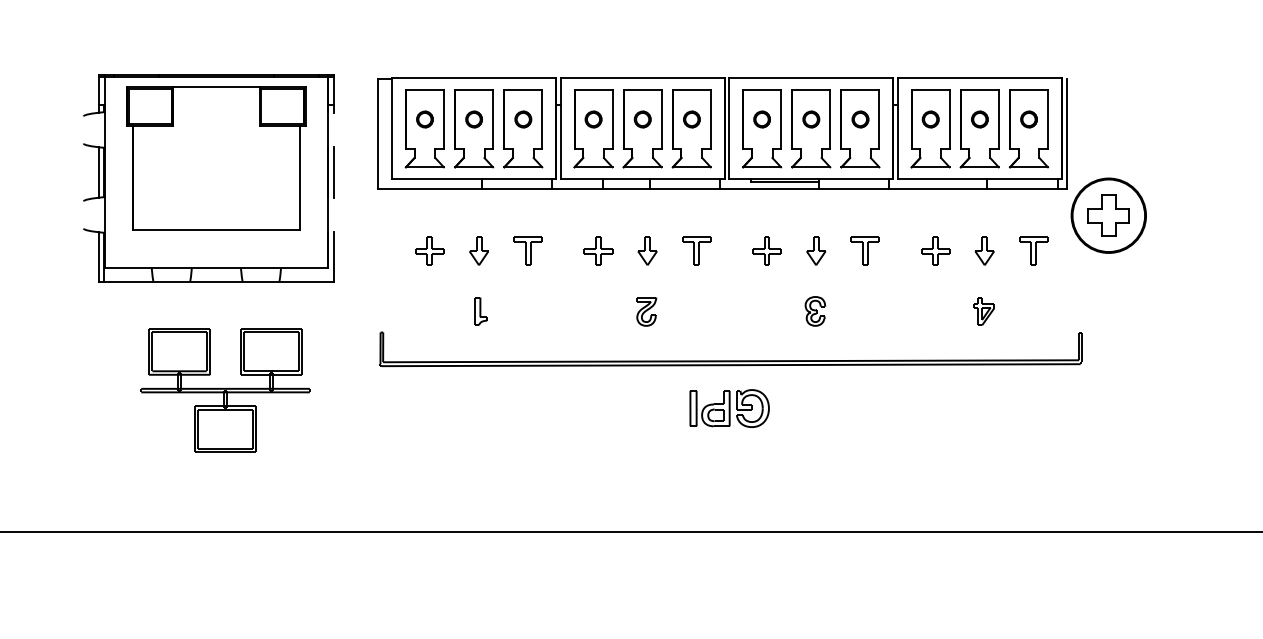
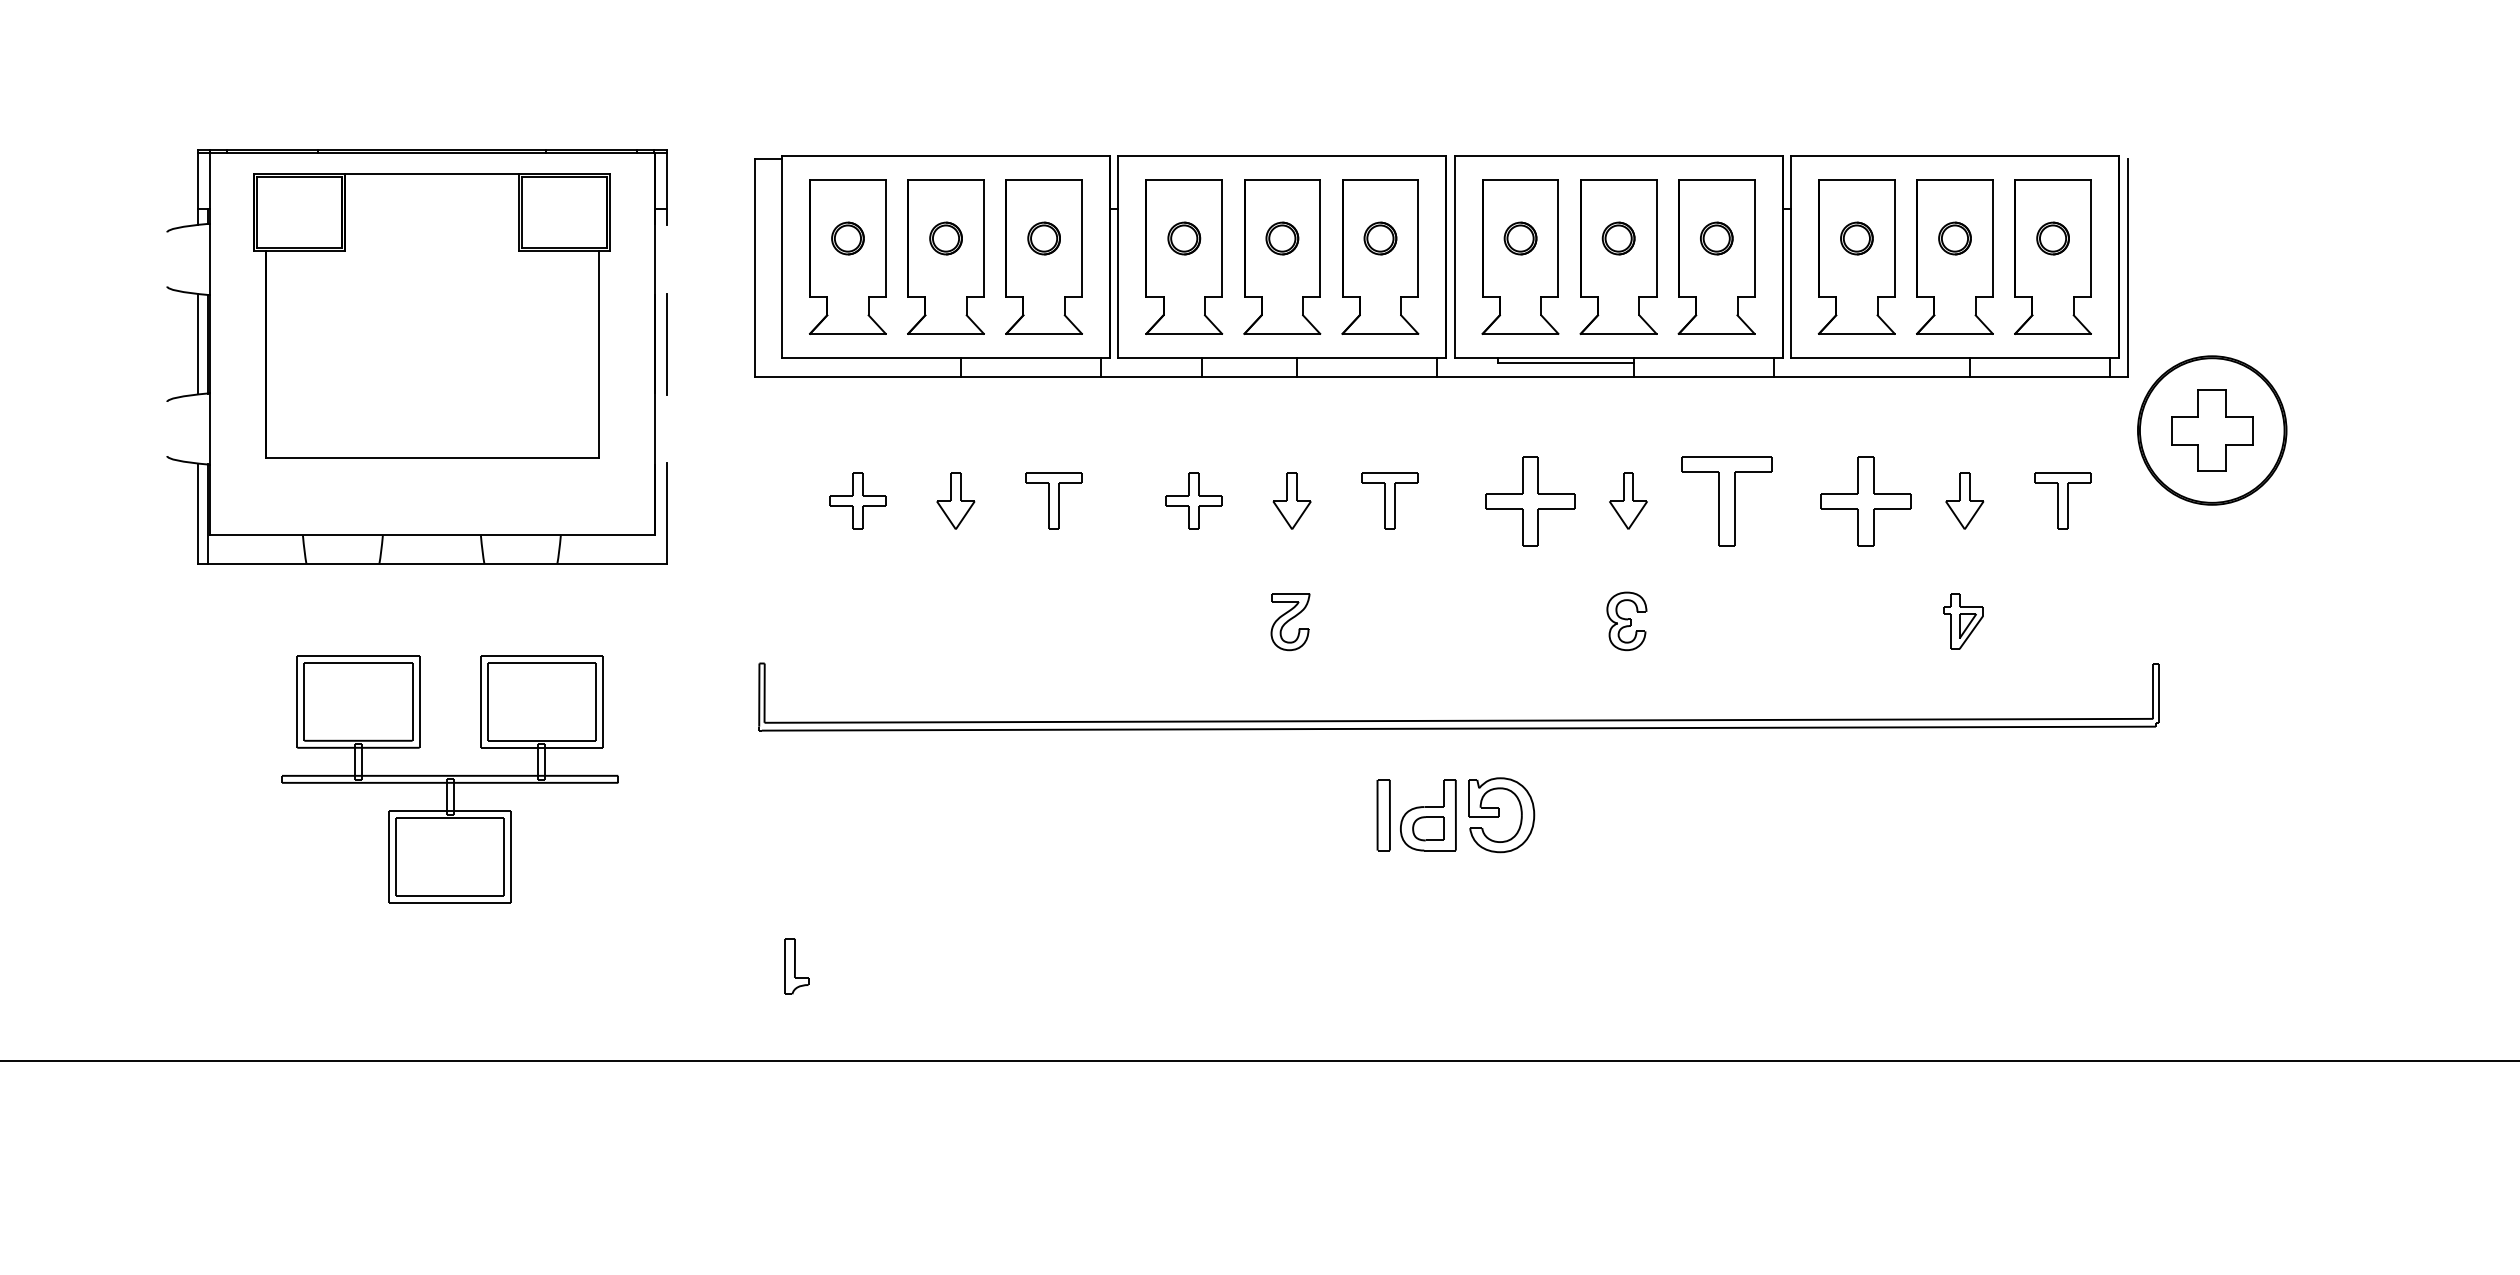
part: (766, 250) -> (1529, 499), size x1.6
part: (864, 250) -> (1724, 499), size x1.6
part: (935, 250) -> (1866, 499), size x1.6
part: (480, 311) -> (795, 966), moved

